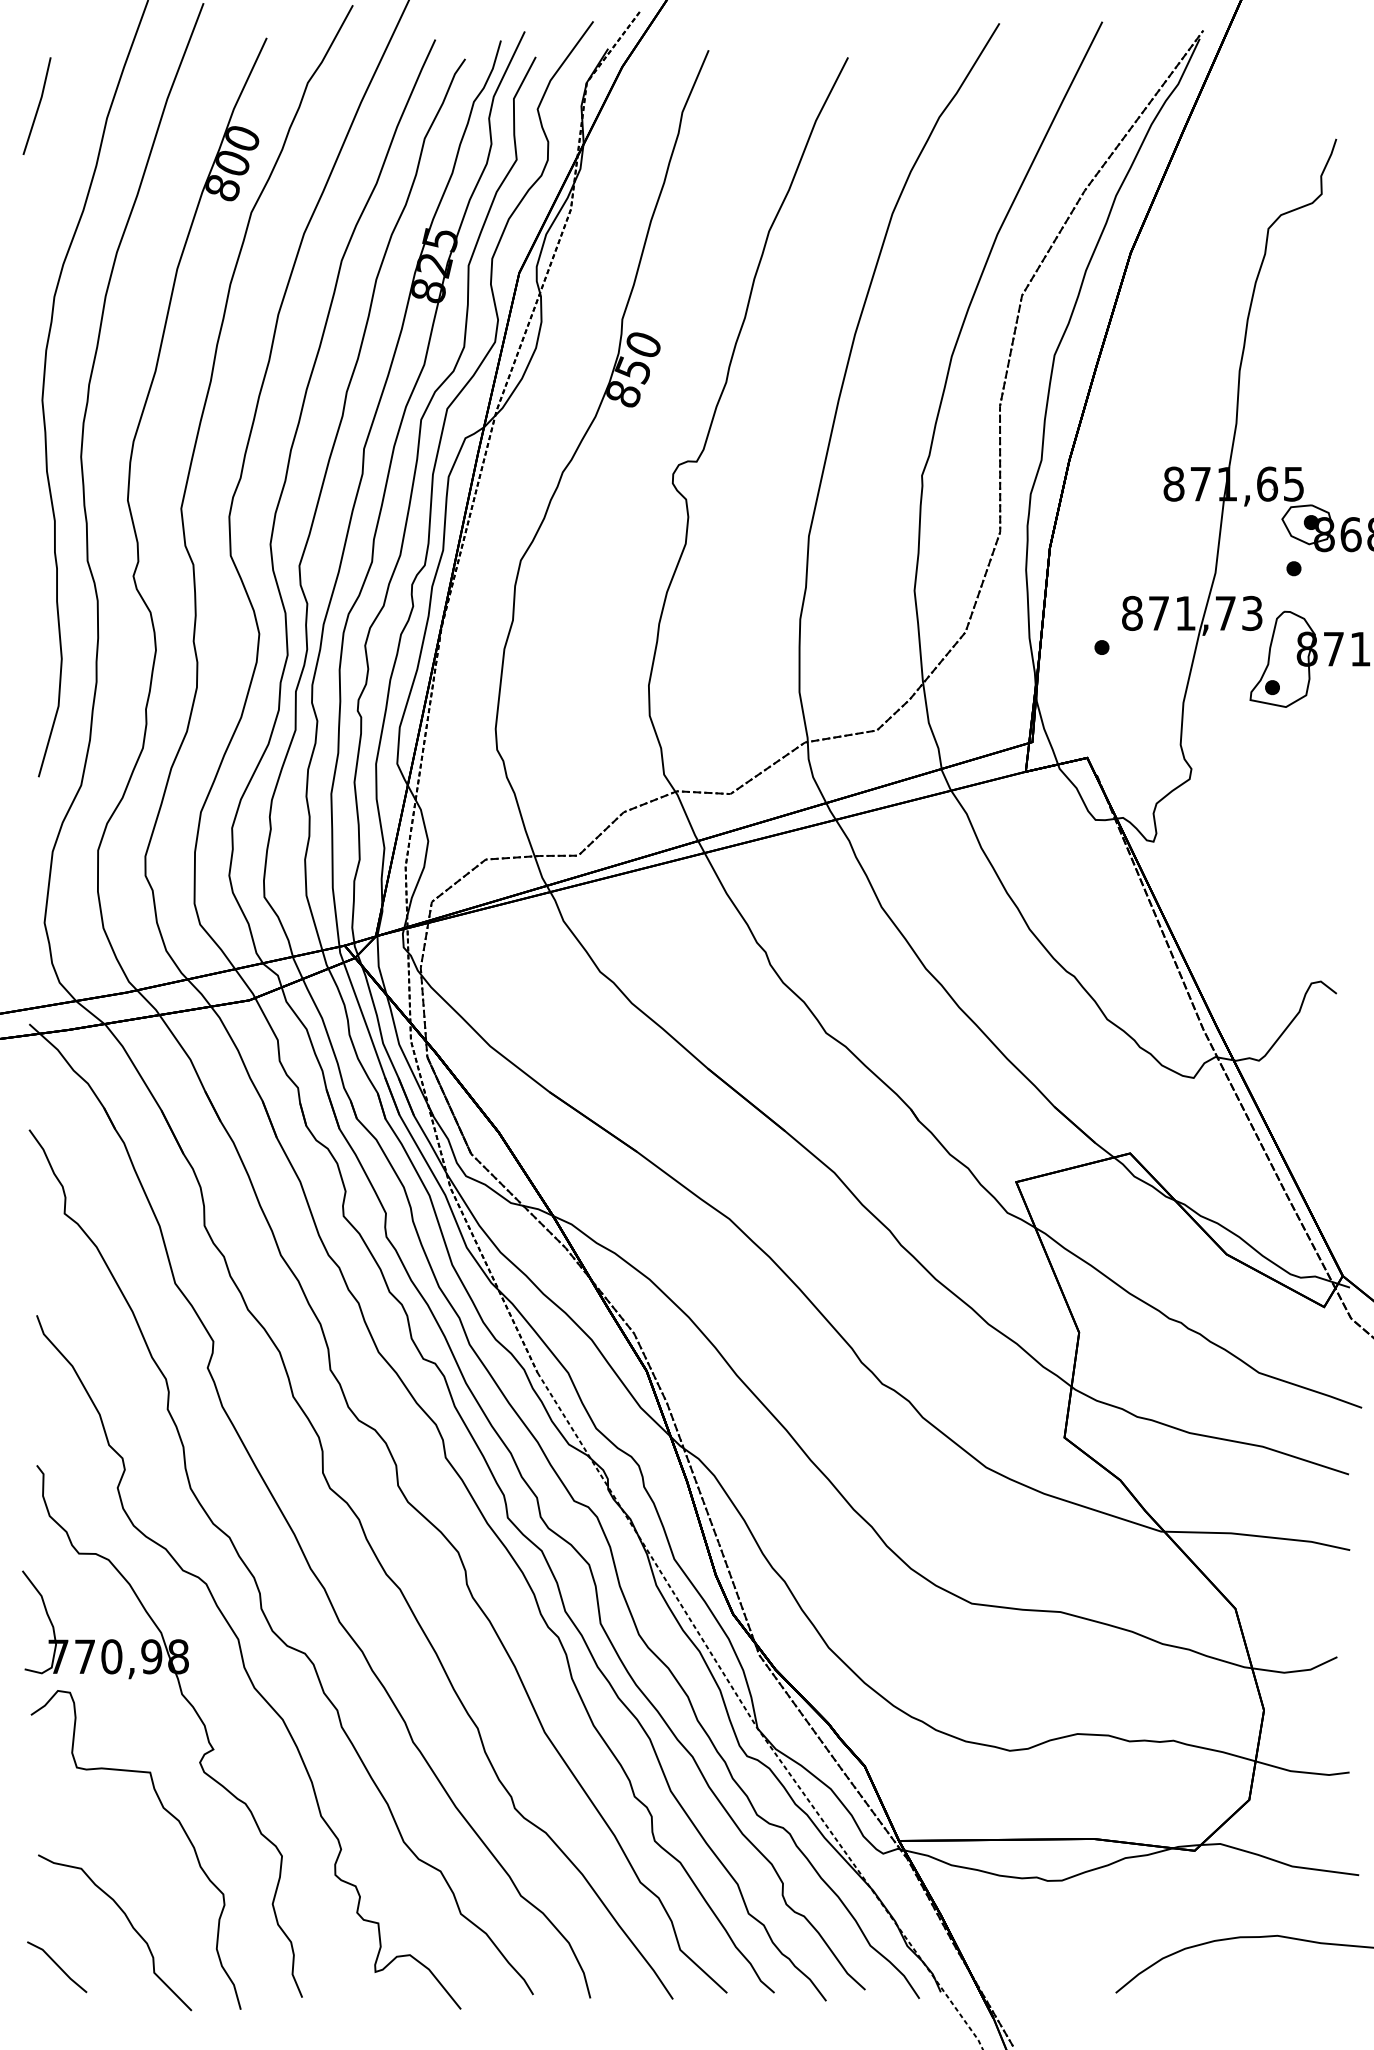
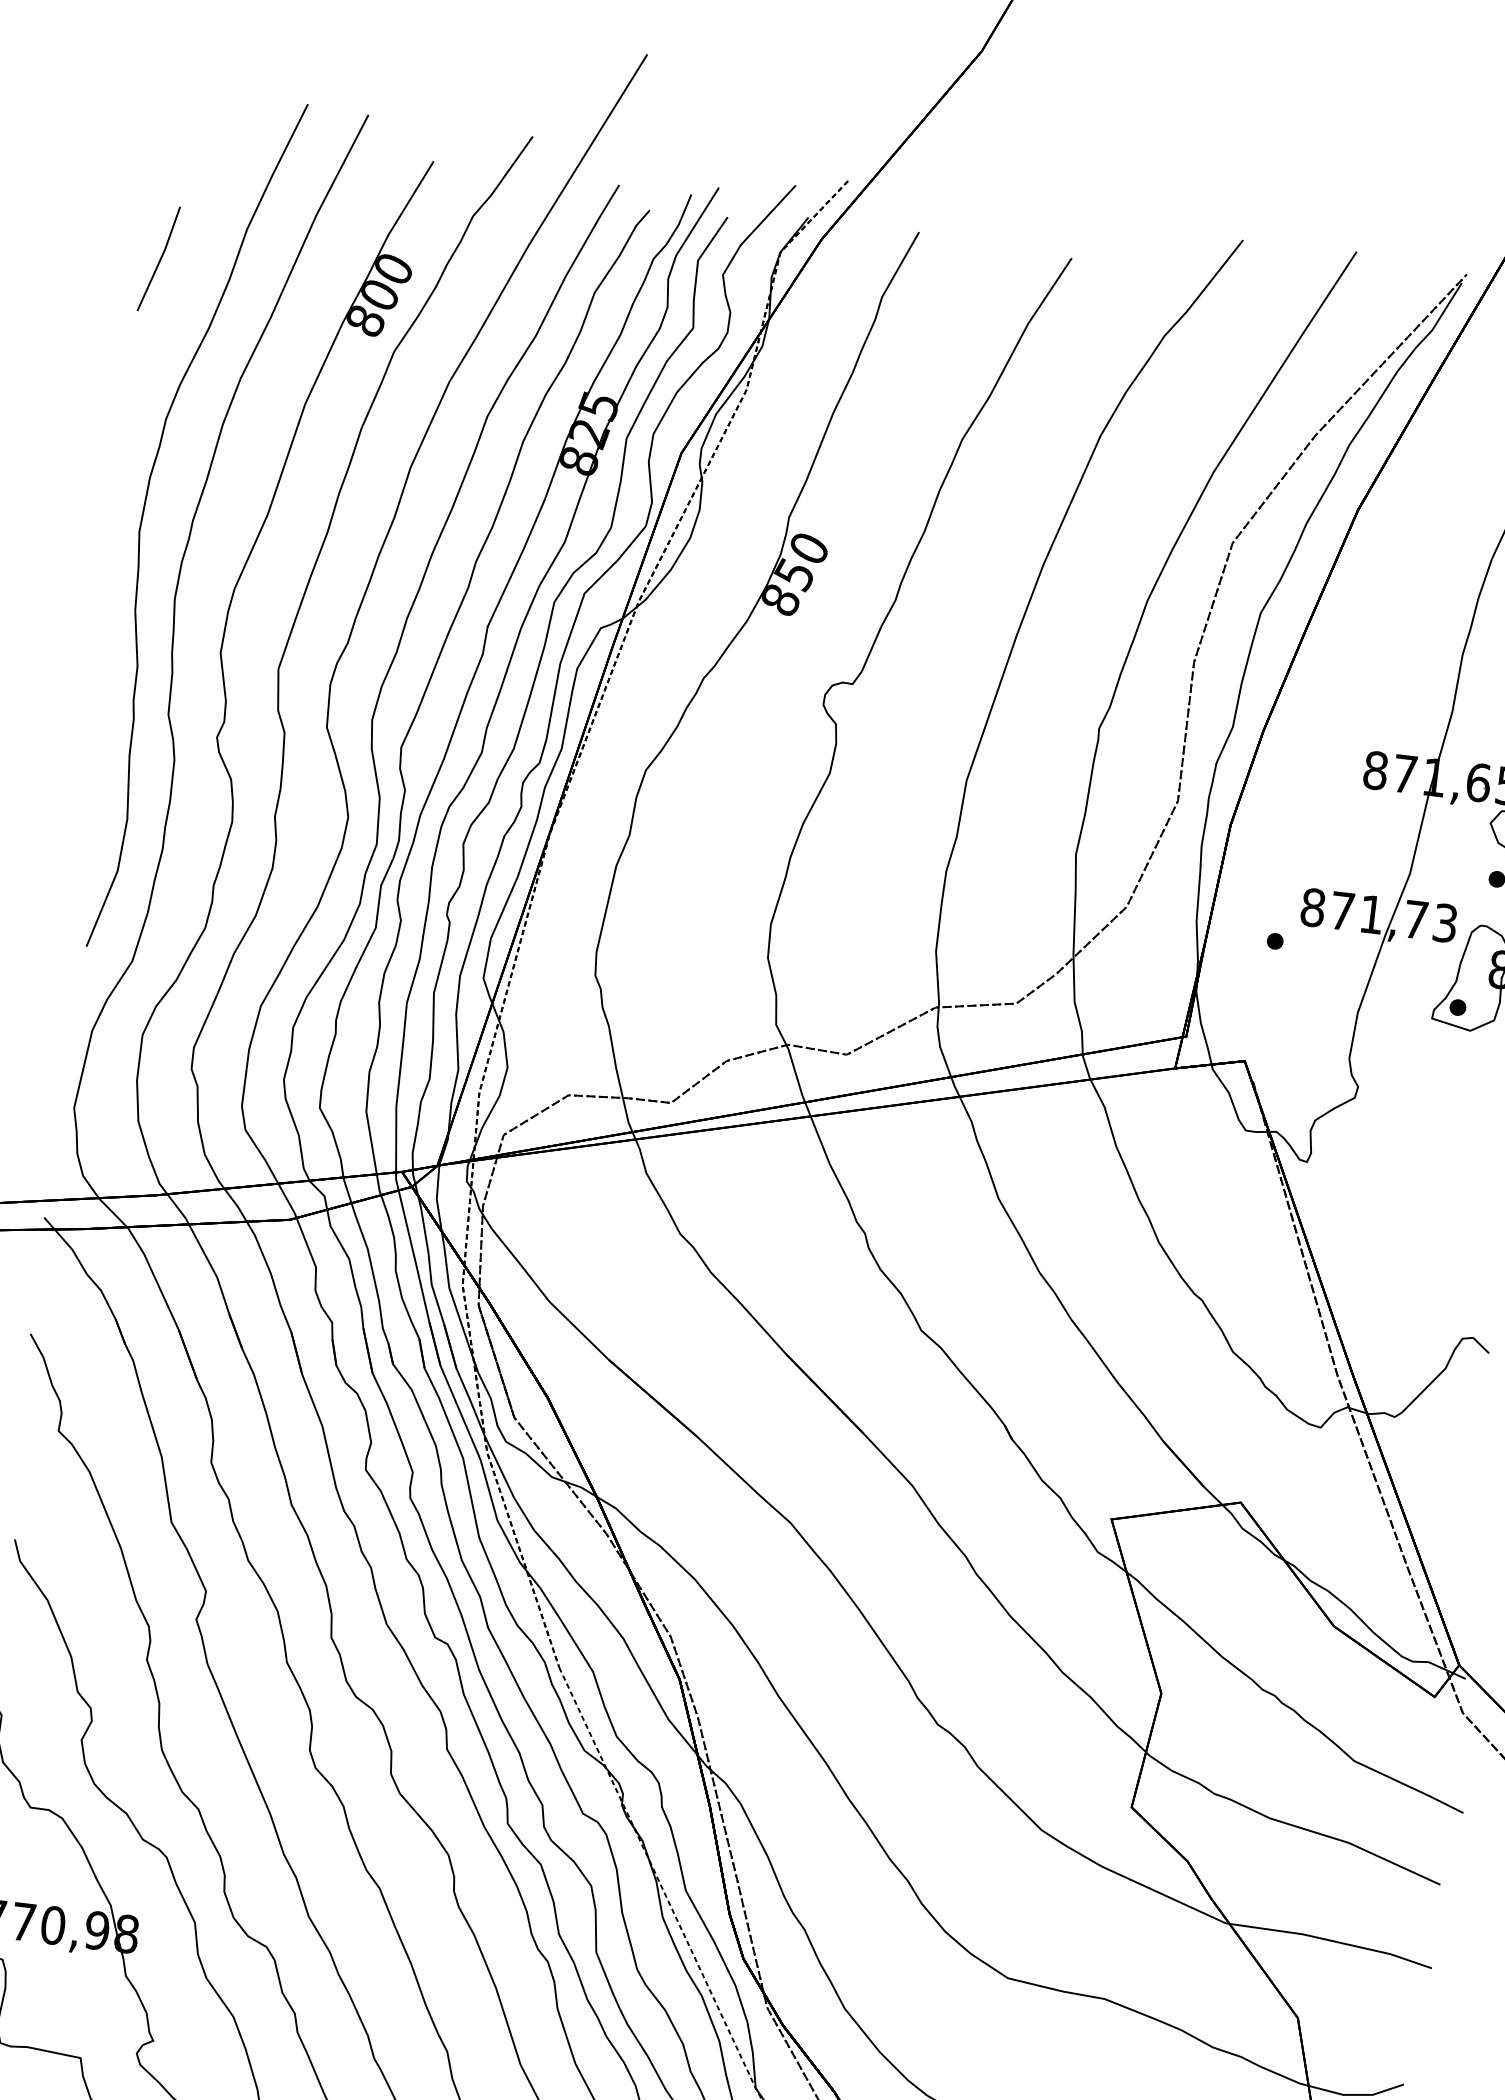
line: (37, 106) -> (159, 259), moved

